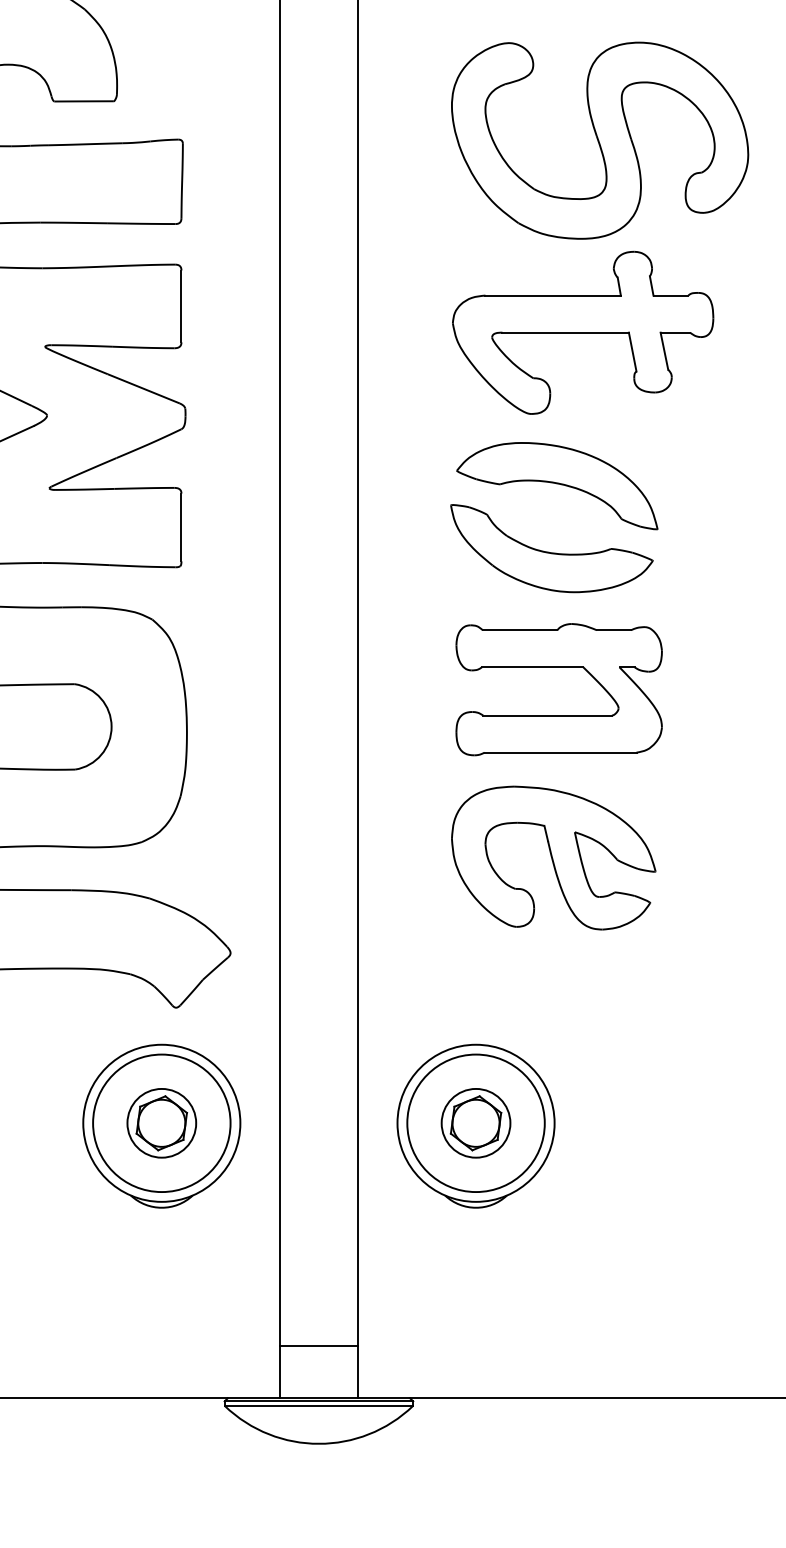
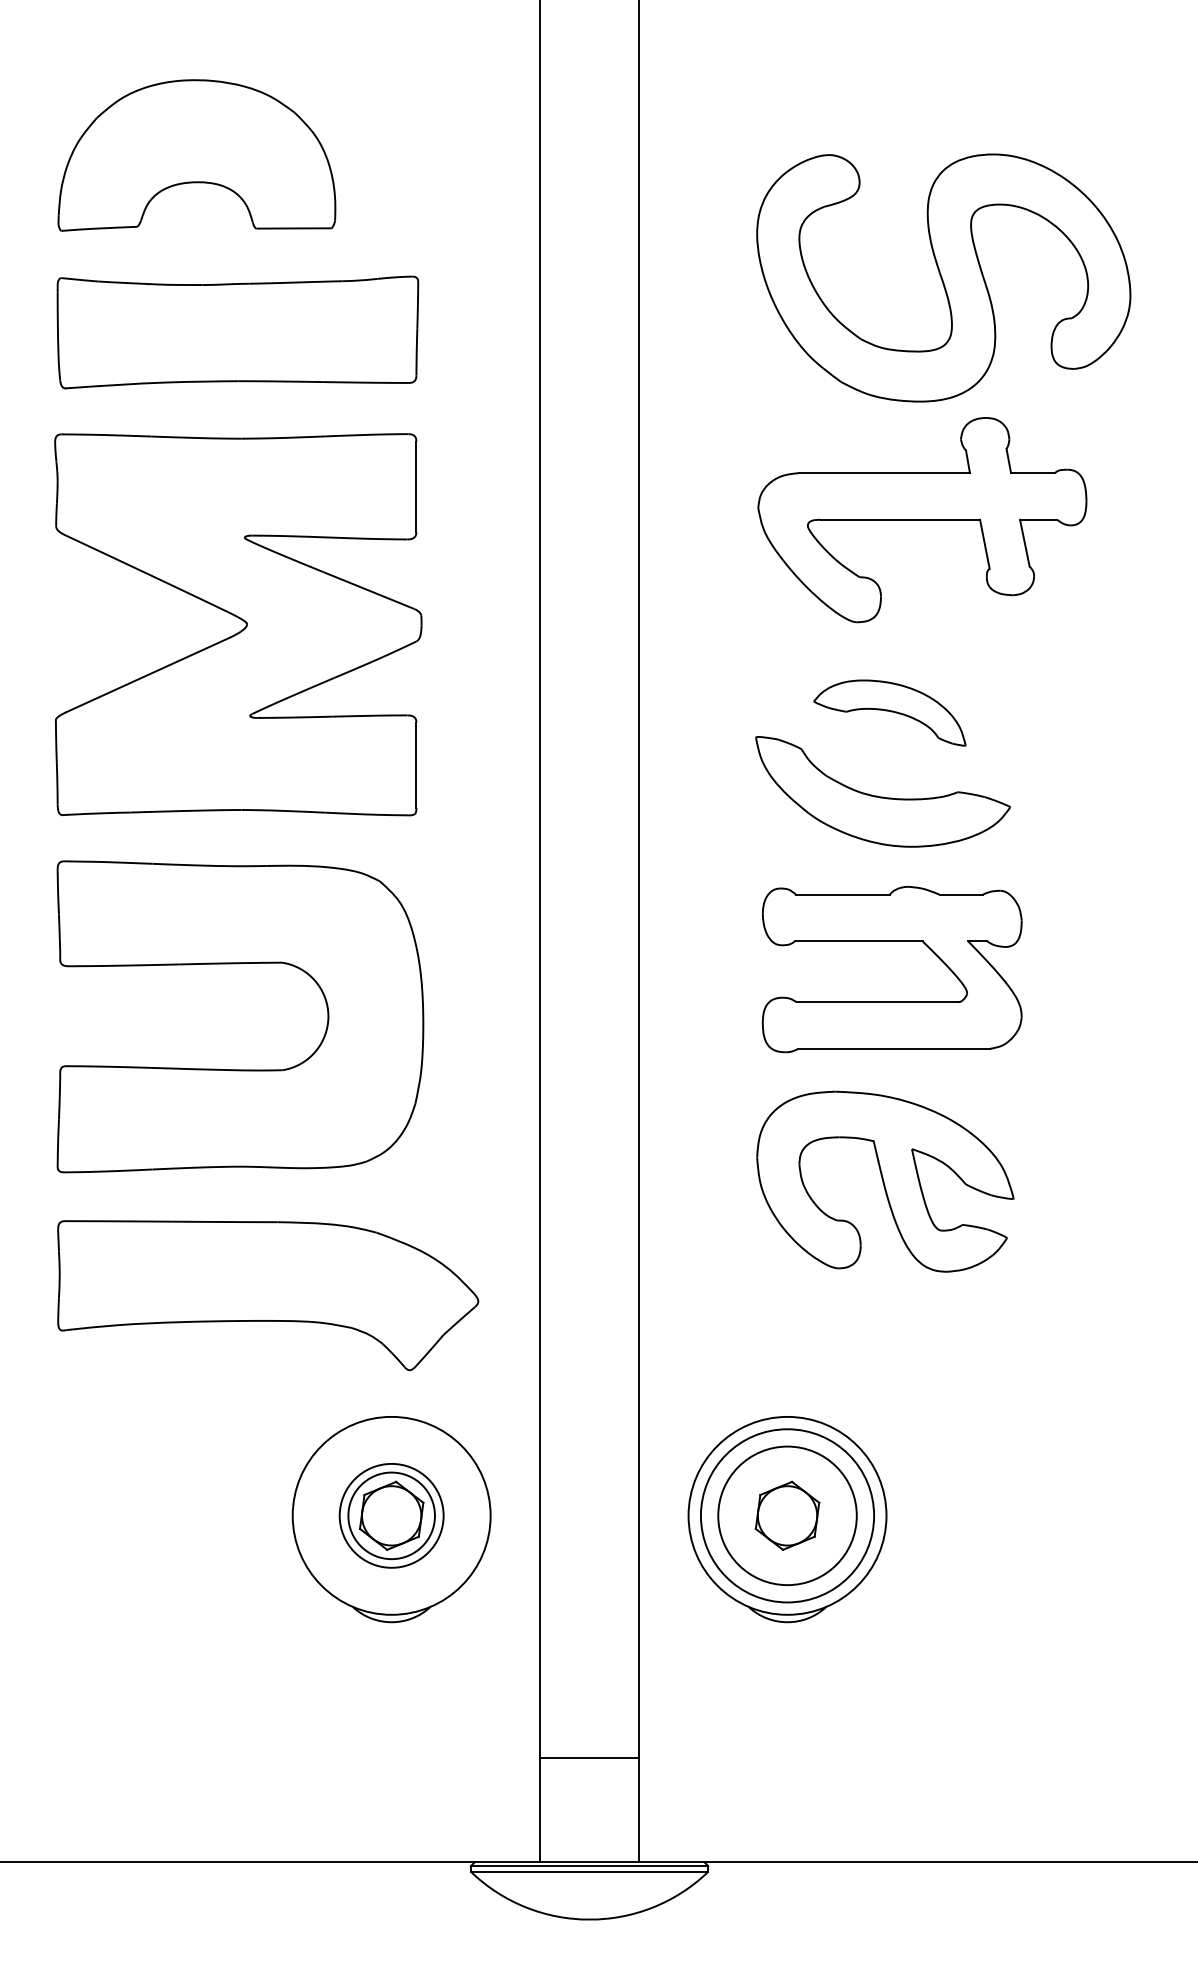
part: (556, 485) -> (889, 712), size x0.6
circle: (161, 1123) -> (391, 1515), size x0.6
circle: (476, 1123) -> (787, 1515), size x1.6
line: (318, 1345) -> (589, 1757), moved

